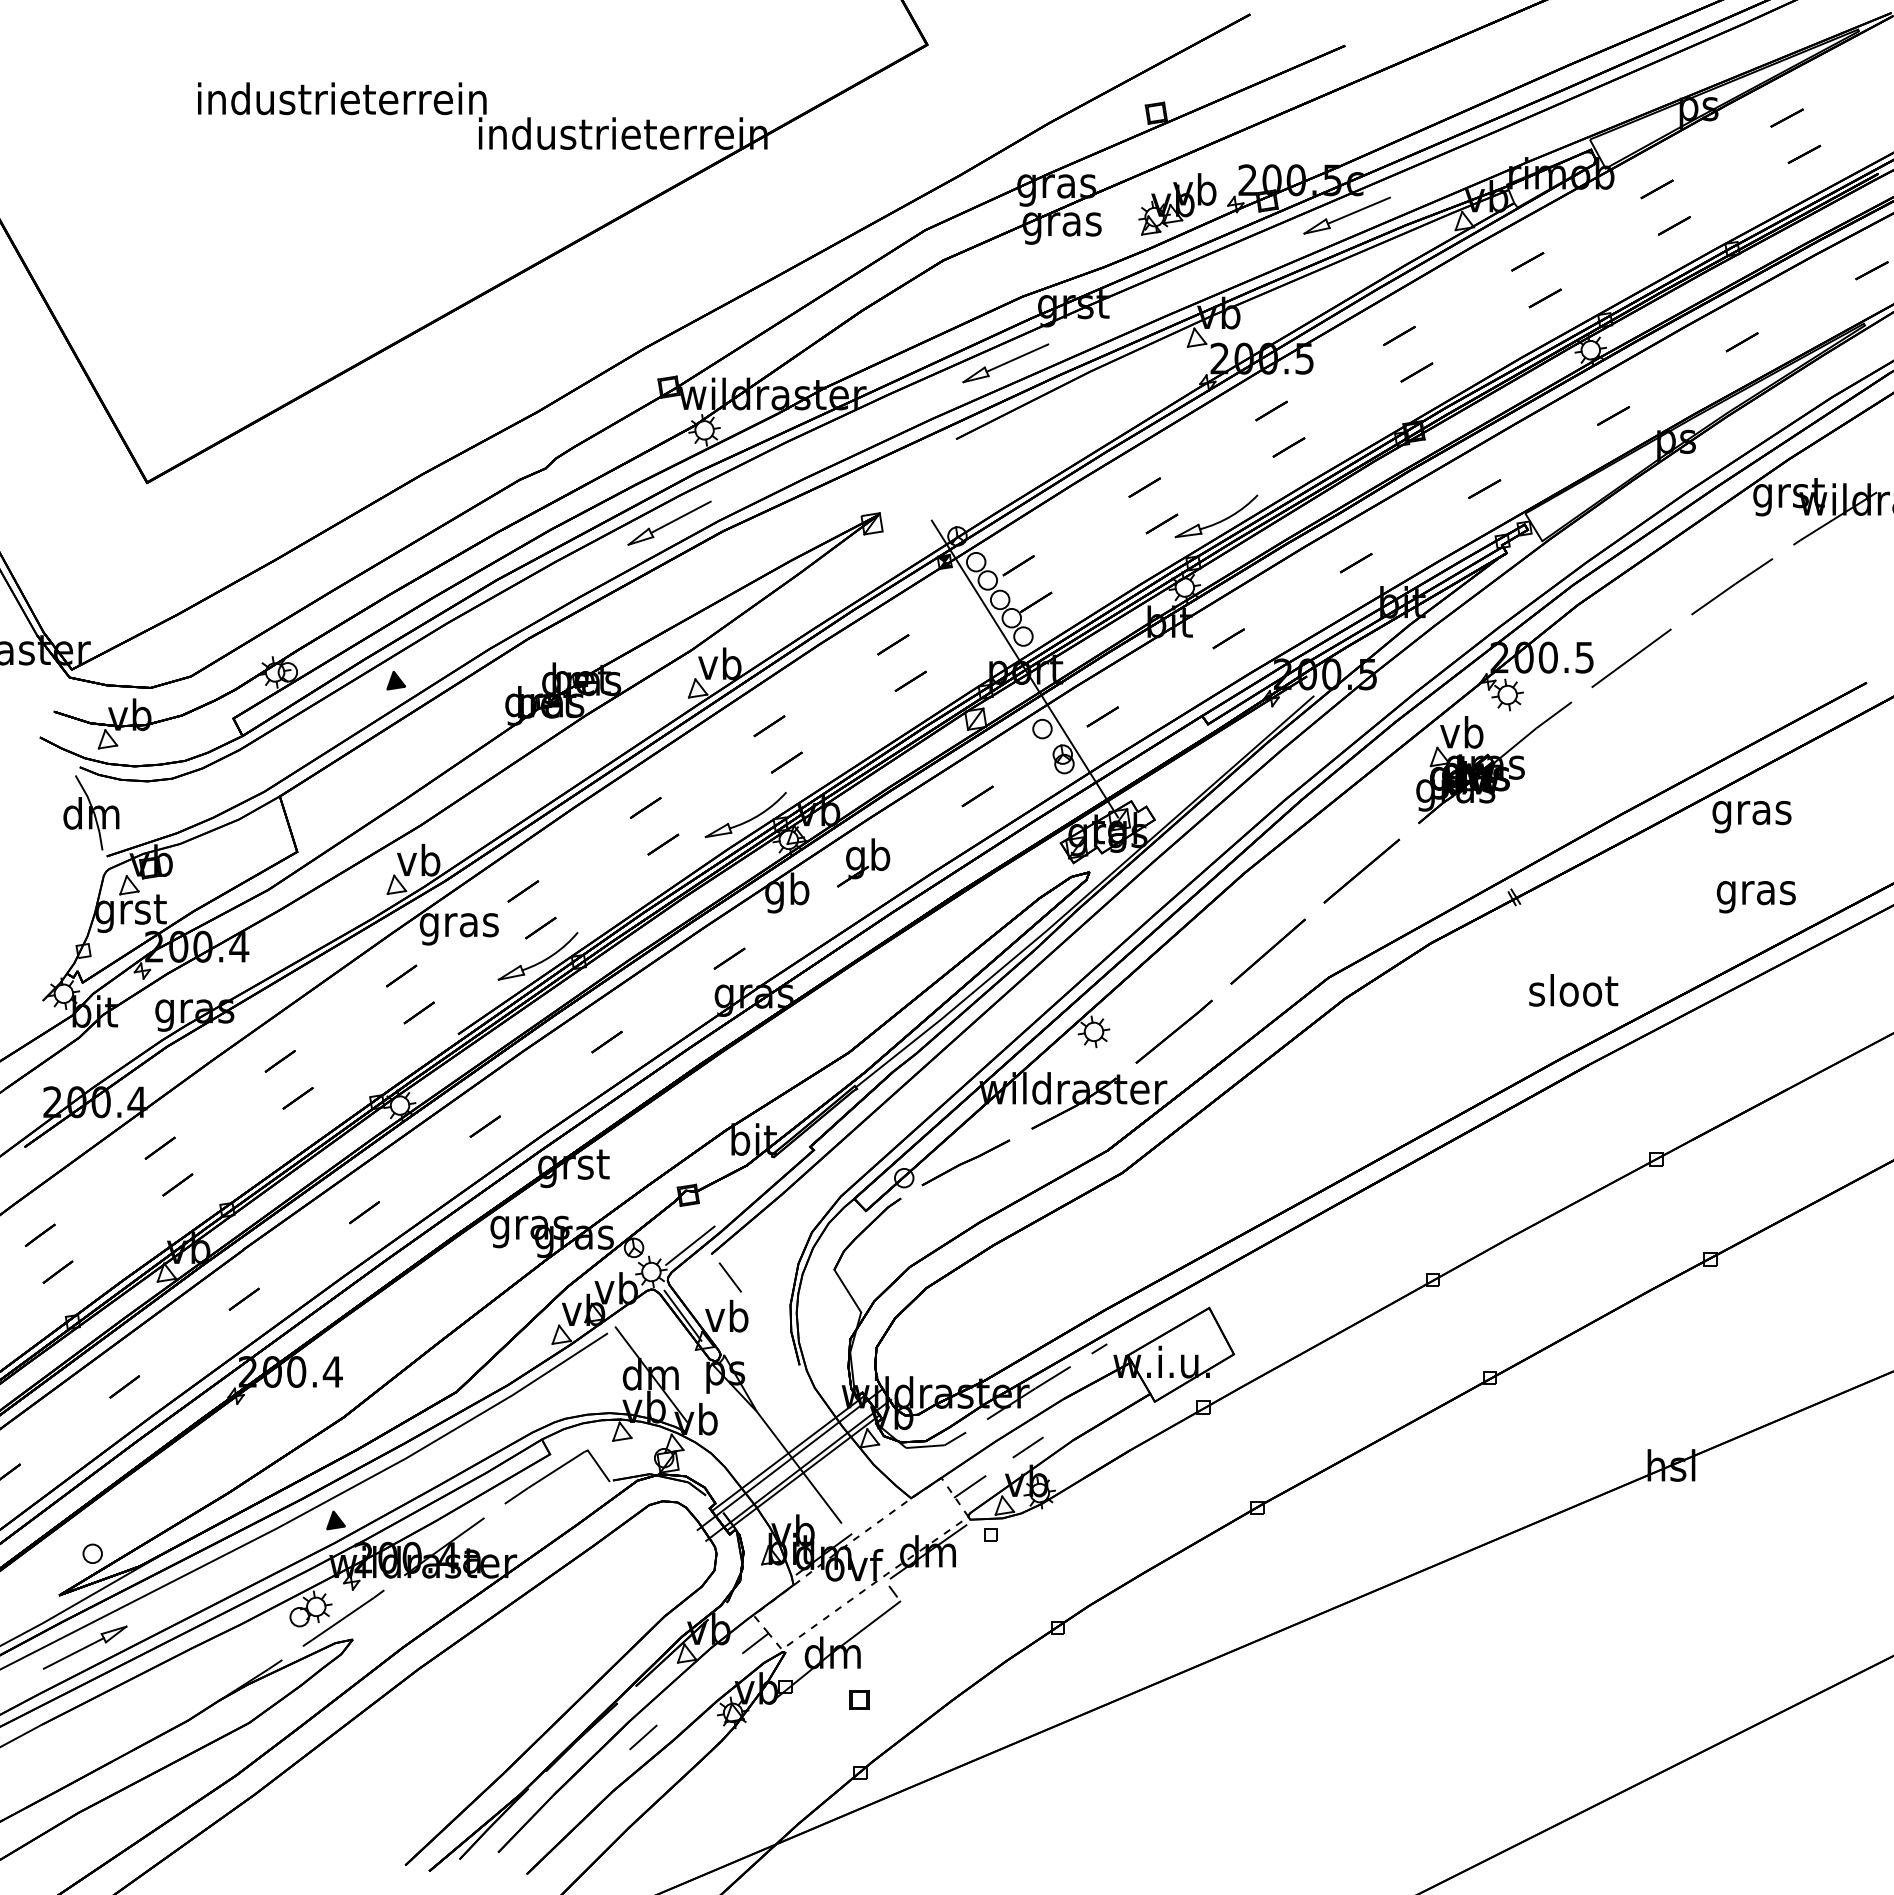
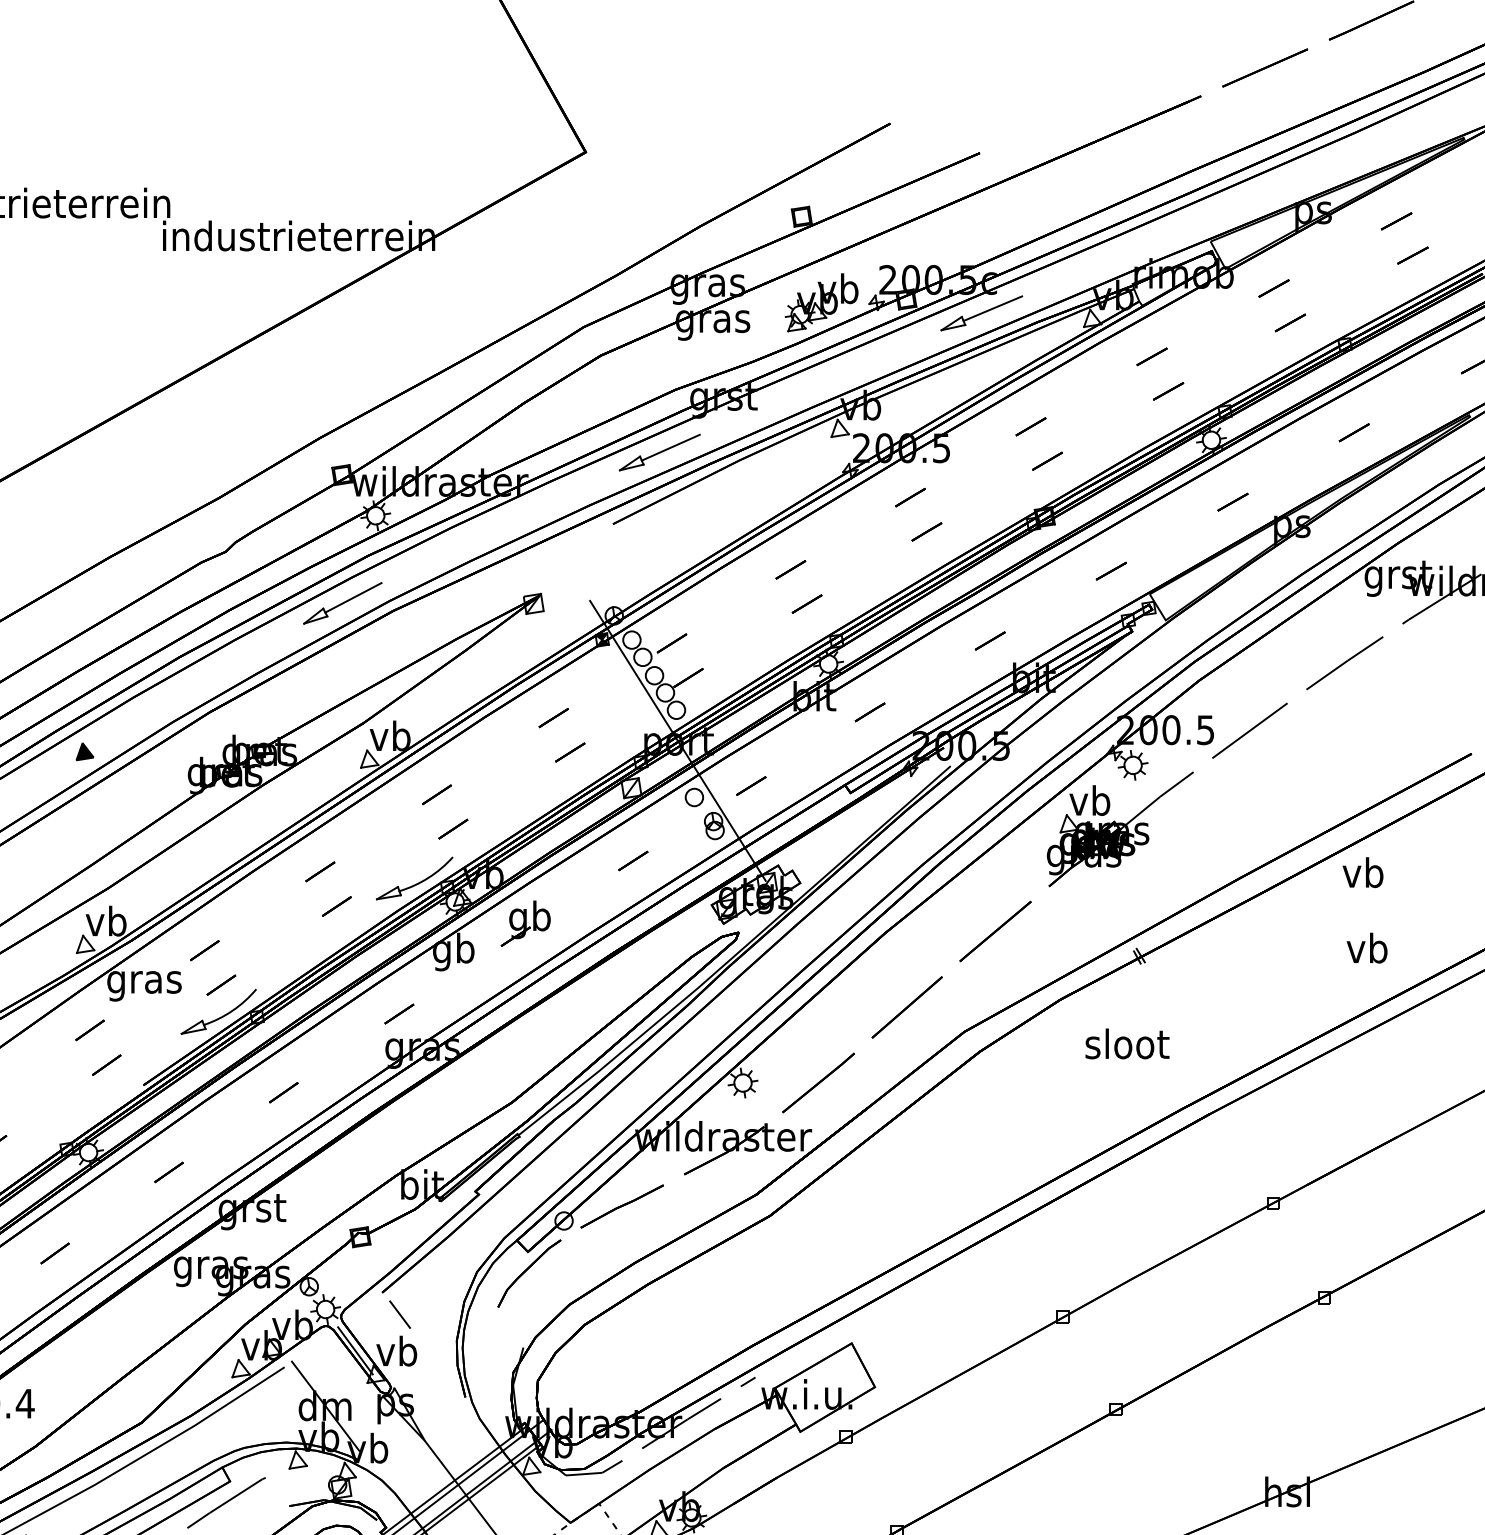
part: (1216, 516) -> (858, 597), removed
text: (1751, 812) -> (1363, 876), gras -> vb
text: (1755, 892) -> (1366, 951), gras -> vb
text: (1573, 990) -> (1127, 1044), moved
line: (690, 1245) -> (362, 1284), removed
line: (847, 1290) -> (510, 1326), removed
line: (1027, 1447) -> (680, 1474), removed
line: (598, 1465) -> (275, 1491), removed
line: (969, 1486) -> (625, 1511), removed

